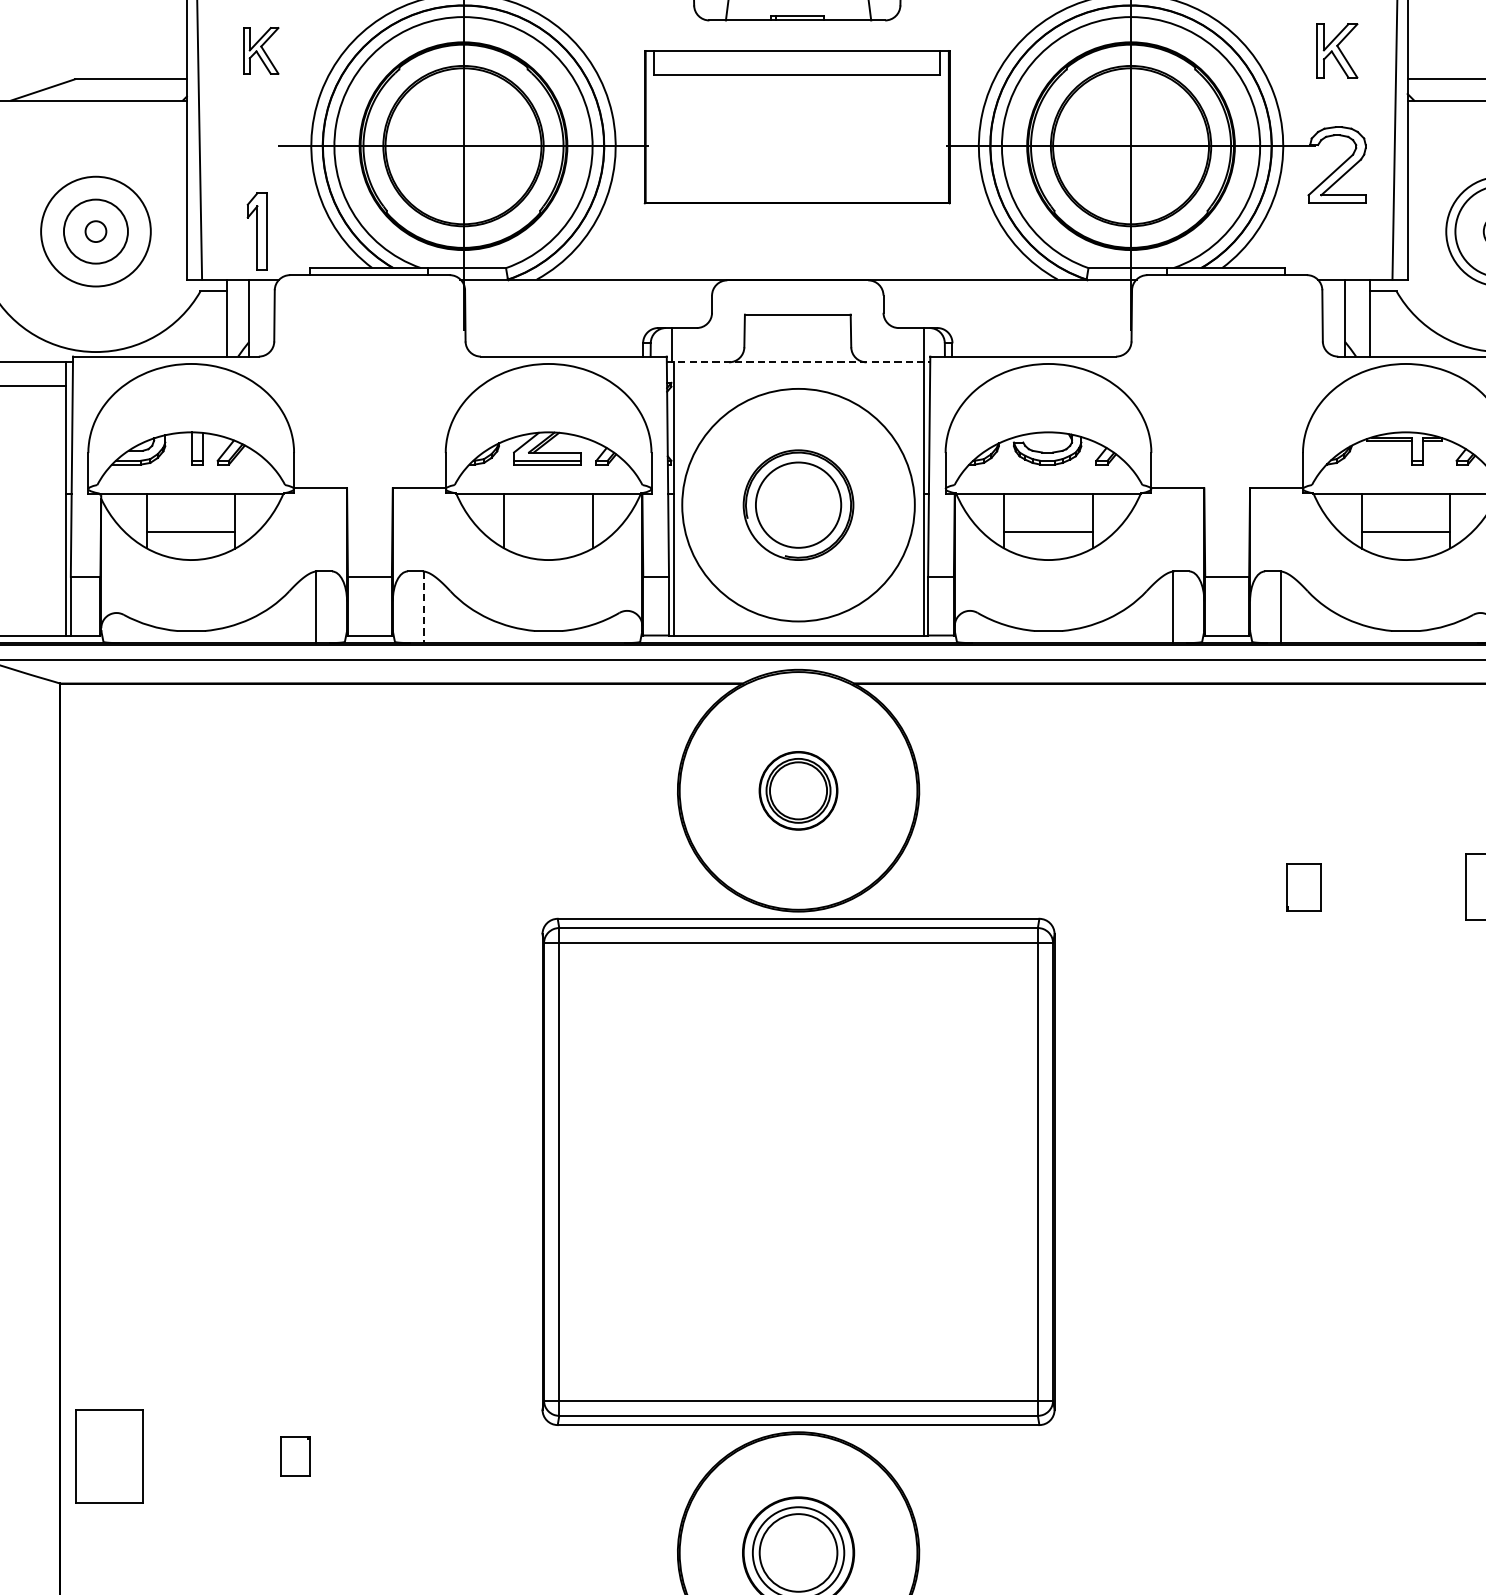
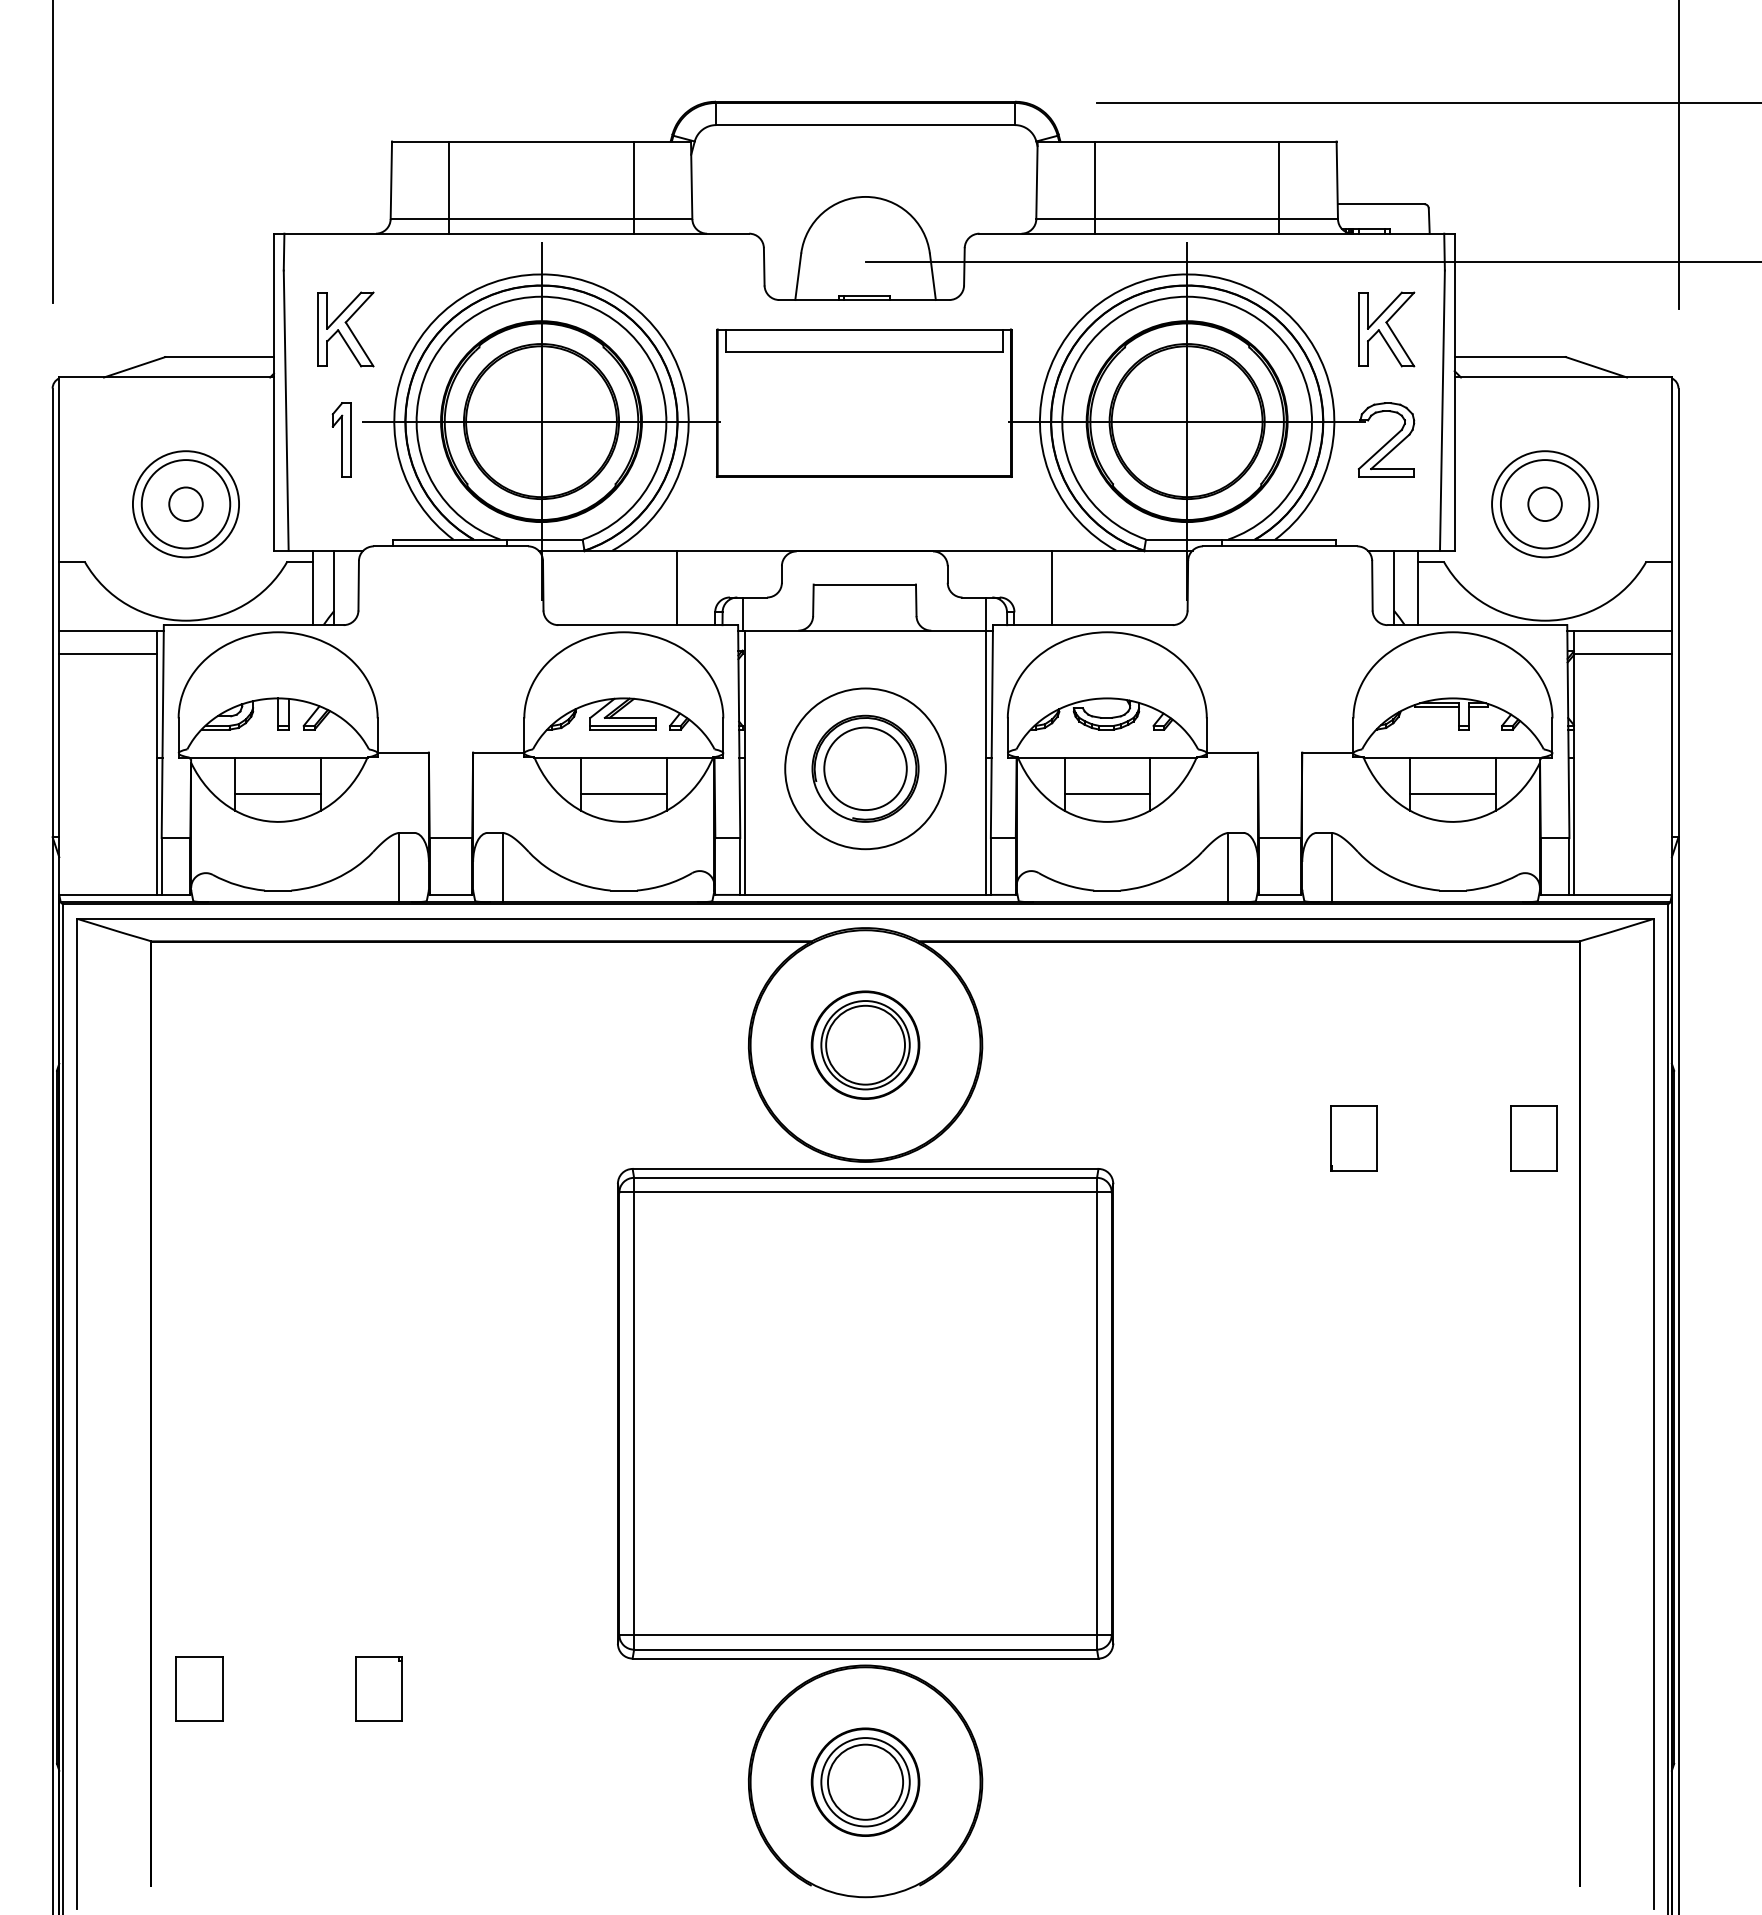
part: (260, 50) -> (345, 329), size x1.67
part: (1337, 50) -> (1386, 329), size x1.43
part: (256, 230) -> (341, 439), moved
circle: (95, 231) -> (185, 504), size x1.43
circle: (95, 231) -> (185, 504), size x1.67
line: (603, 317) -> (676, 587), added
line: (990, 317) -> (1051, 587), added
line: (799, 362) -> (866, 630), dashed -> solid
circle: (798, 504) -> (865, 768), size x0.71
line: (548, 531) -> (623, 794), added
line: (423, 607) -> (502, 867), dashed -> solid
part: (798, 790) -> (865, 1044), size x1.43
part: (1303, 887) -> (1353, 1138), size x1.43
part: (109, 1456) -> (199, 1688), size x0.71
part: (294, 1456) -> (378, 1688), size x1.67

